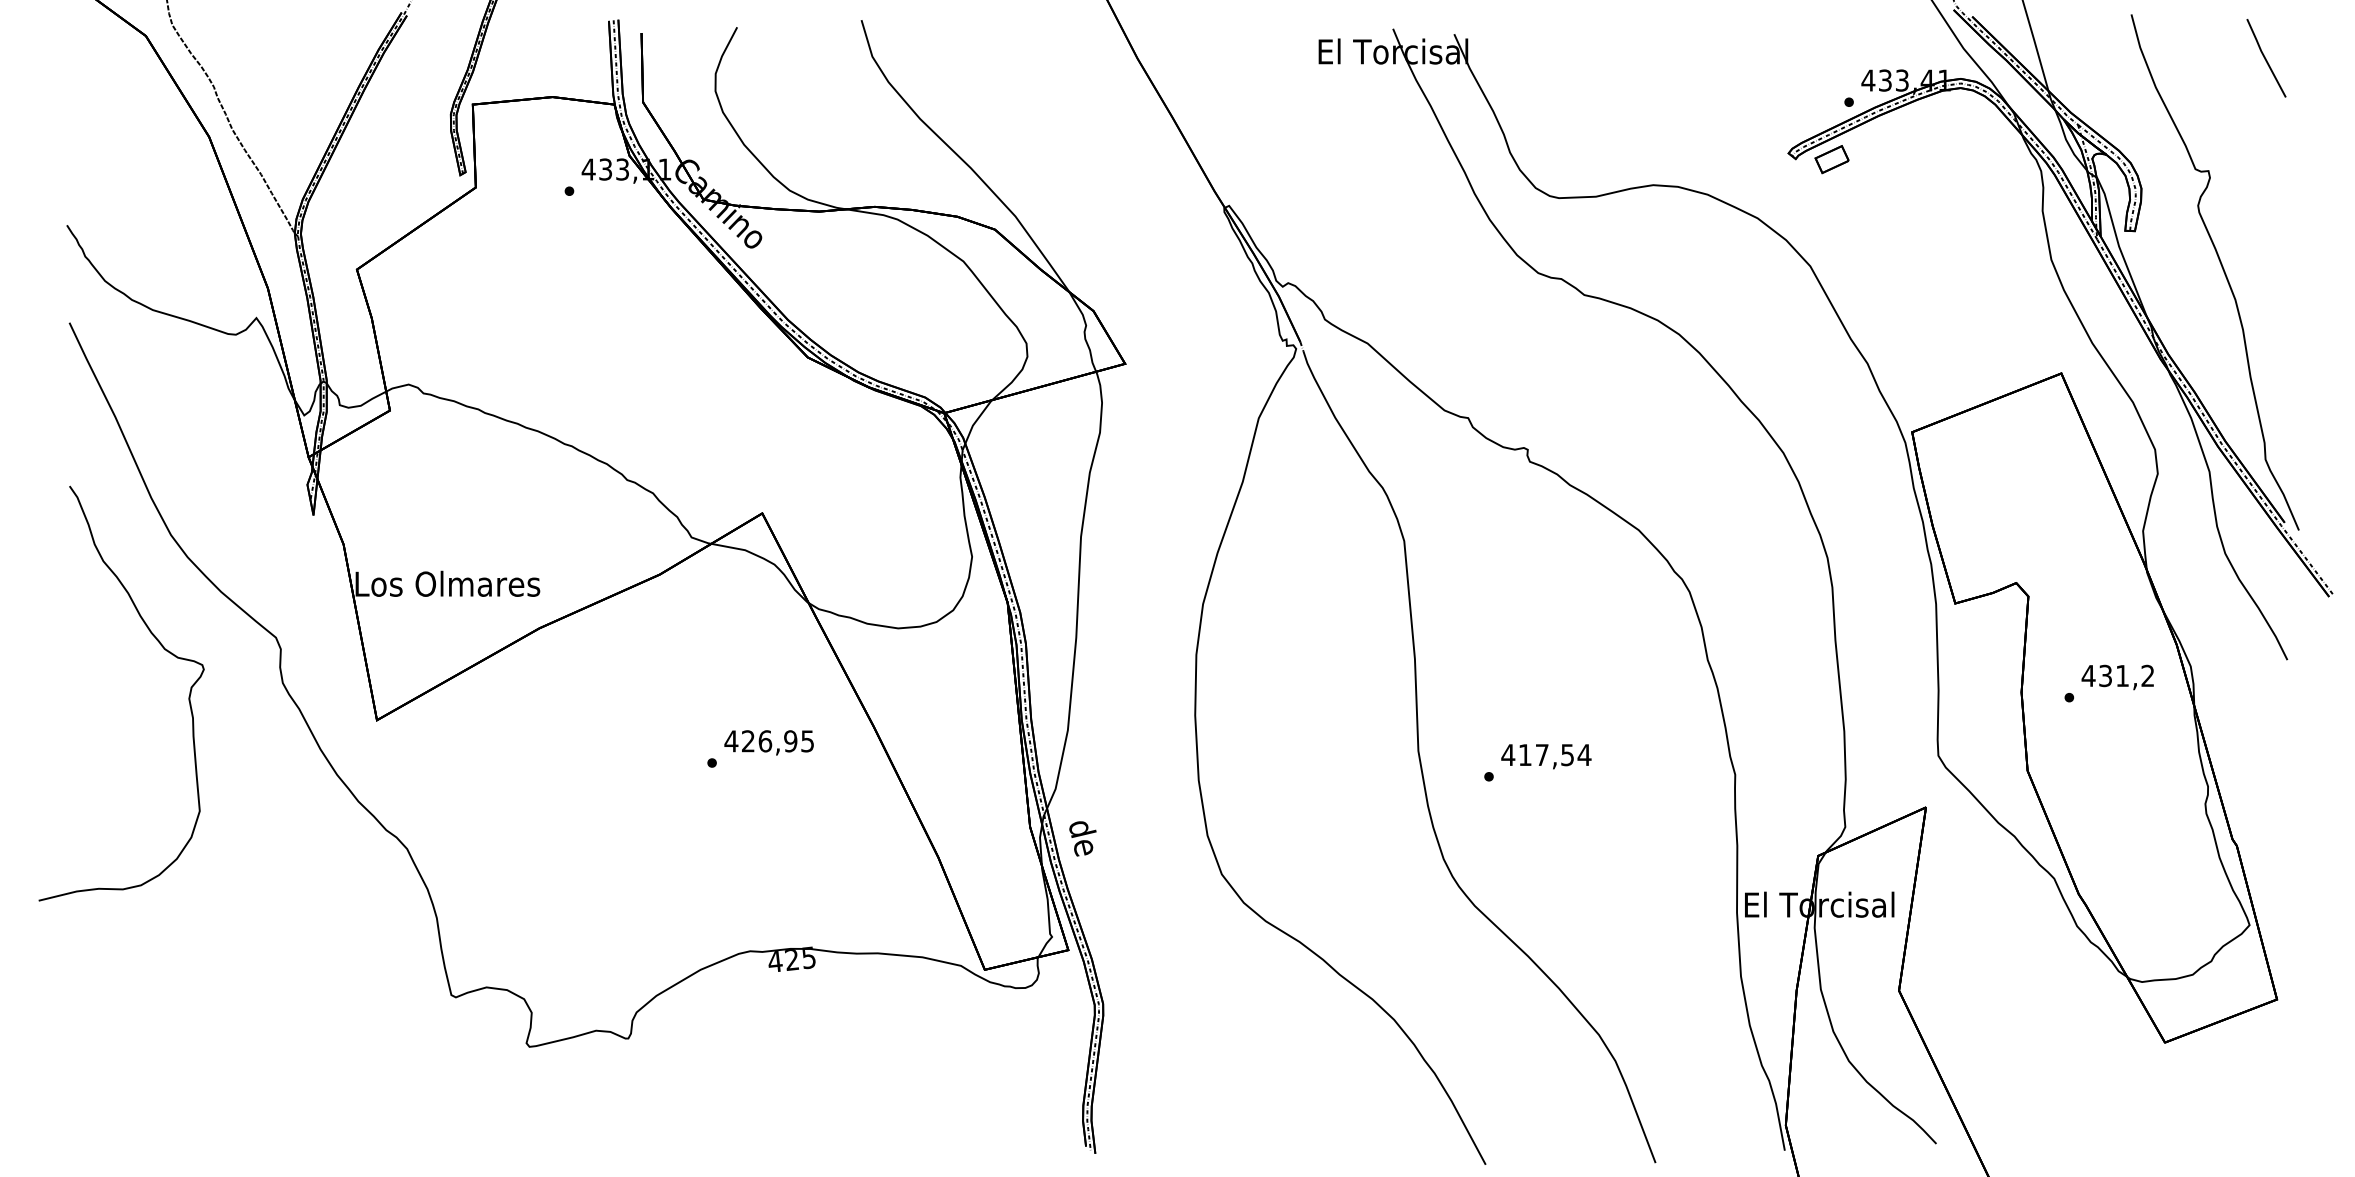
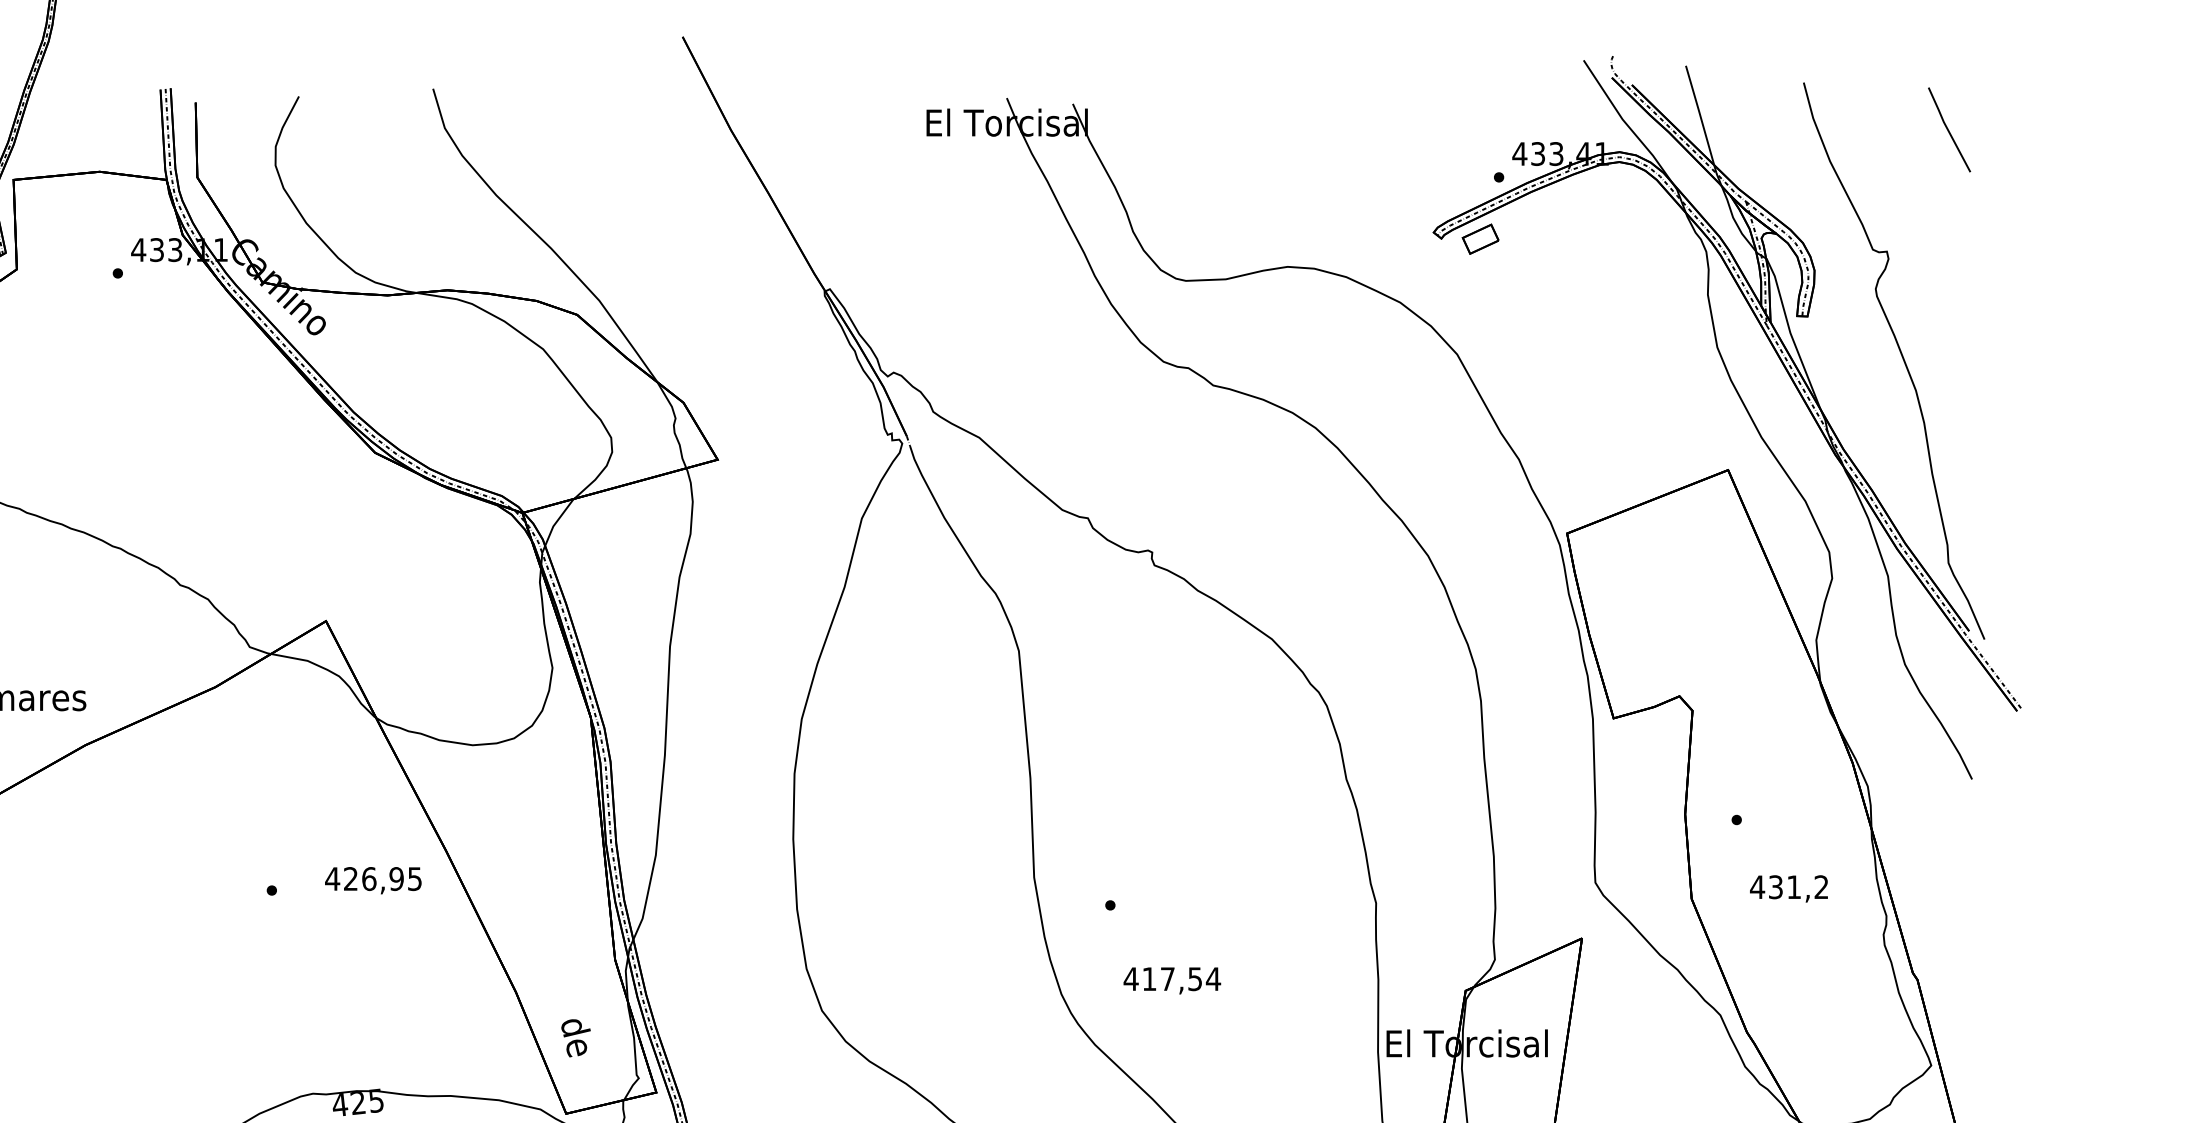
text: (2117, 677) -> (1788, 888), moved
text: (768, 742) -> (372, 880), moved
text: (1546, 756) -> (1172, 980), moved
text: (1082, 838) -> (575, 1037), moved

